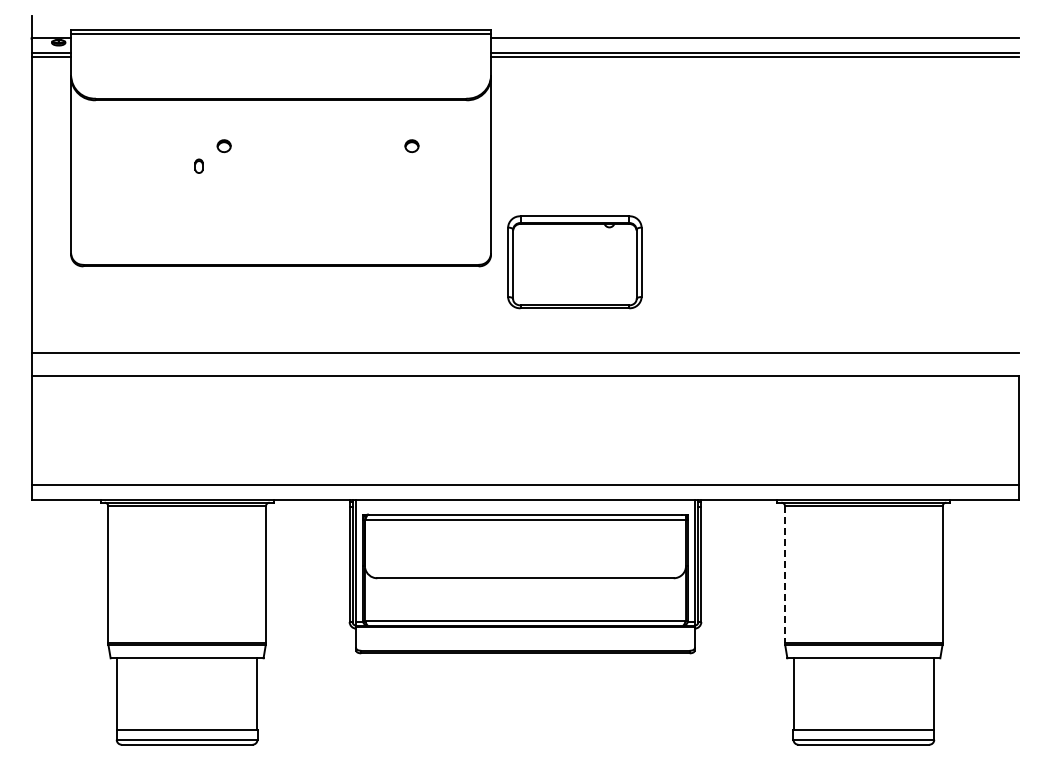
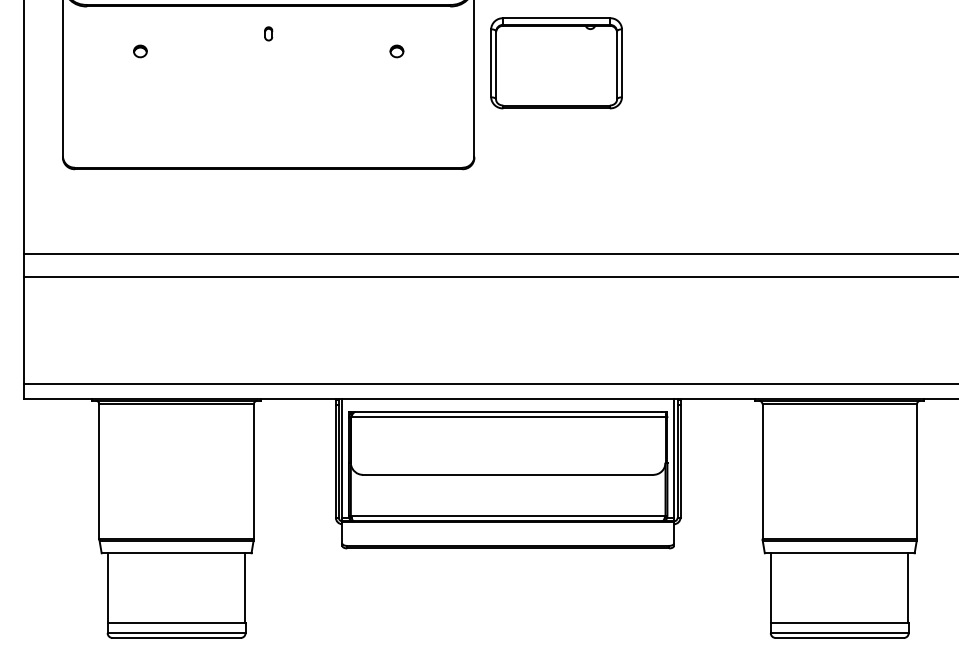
part: (223, 146) -> (139, 51), moved
part: (198, 165) -> (268, 33), moved
part: (574, 262) -> (556, 63), moved
line: (785, 574) -> (762, 471), dashed -> solid

